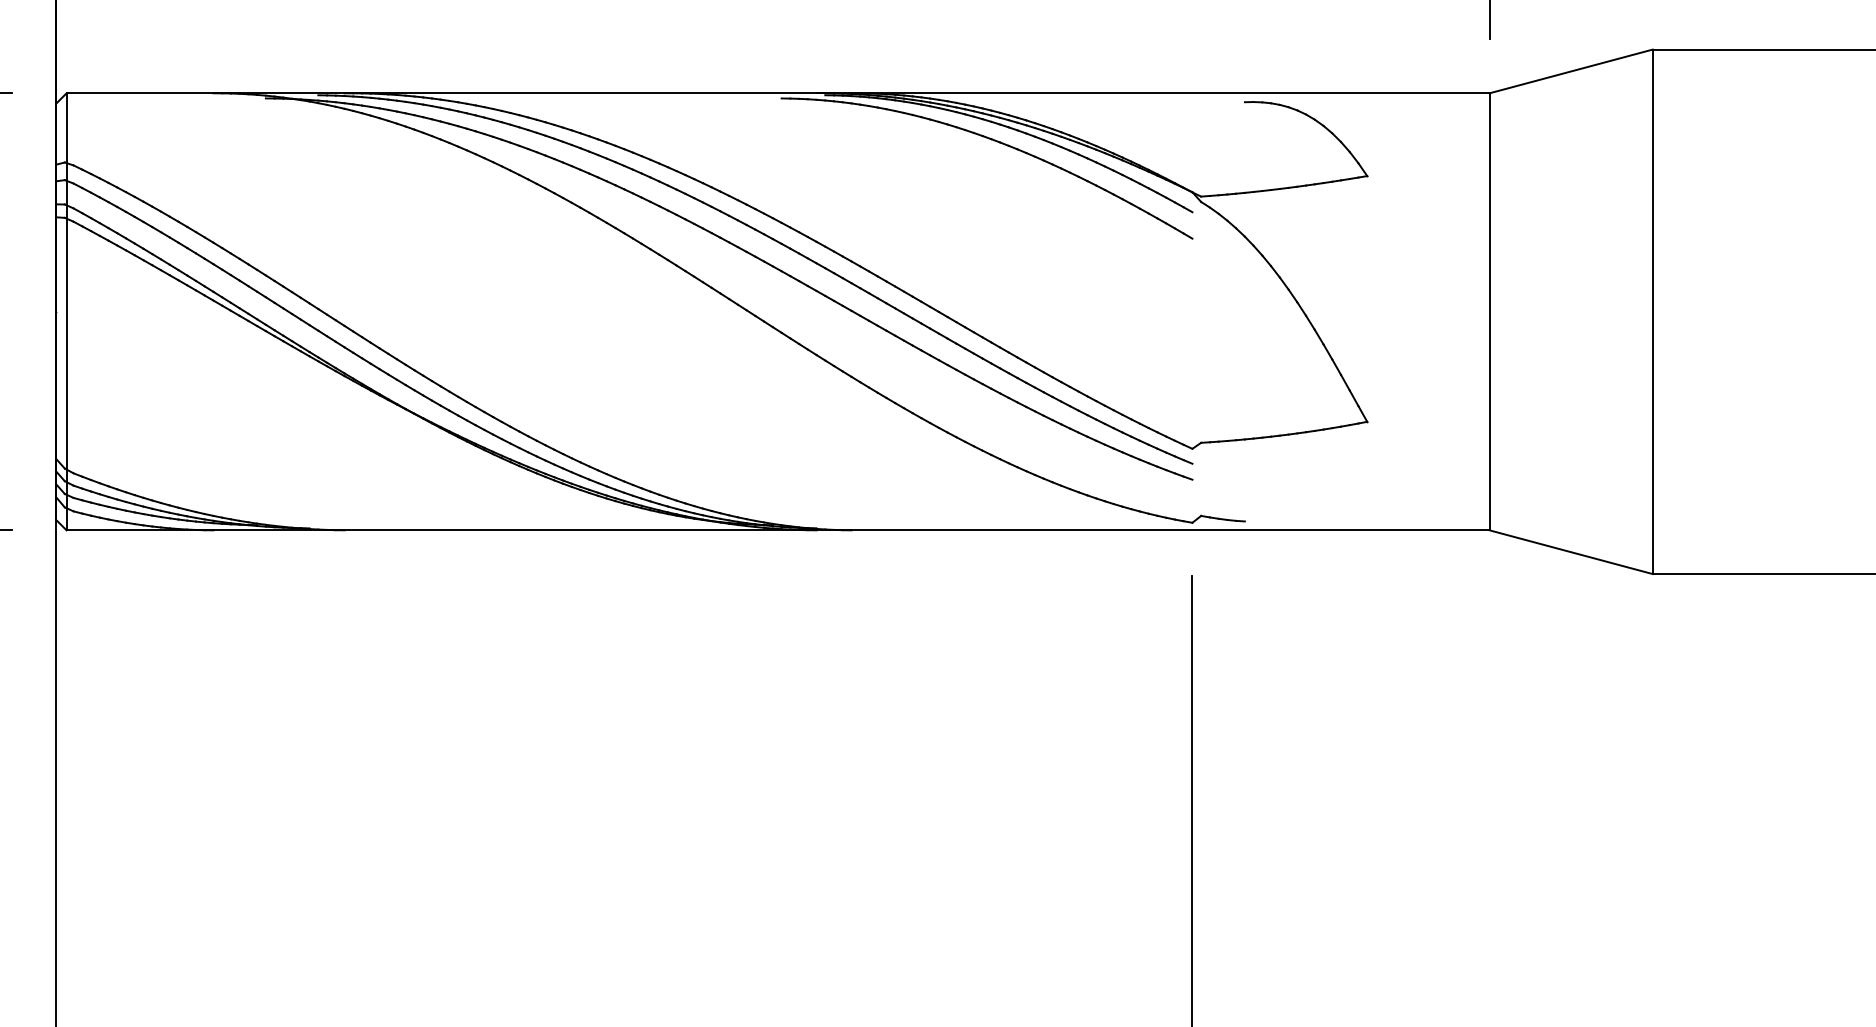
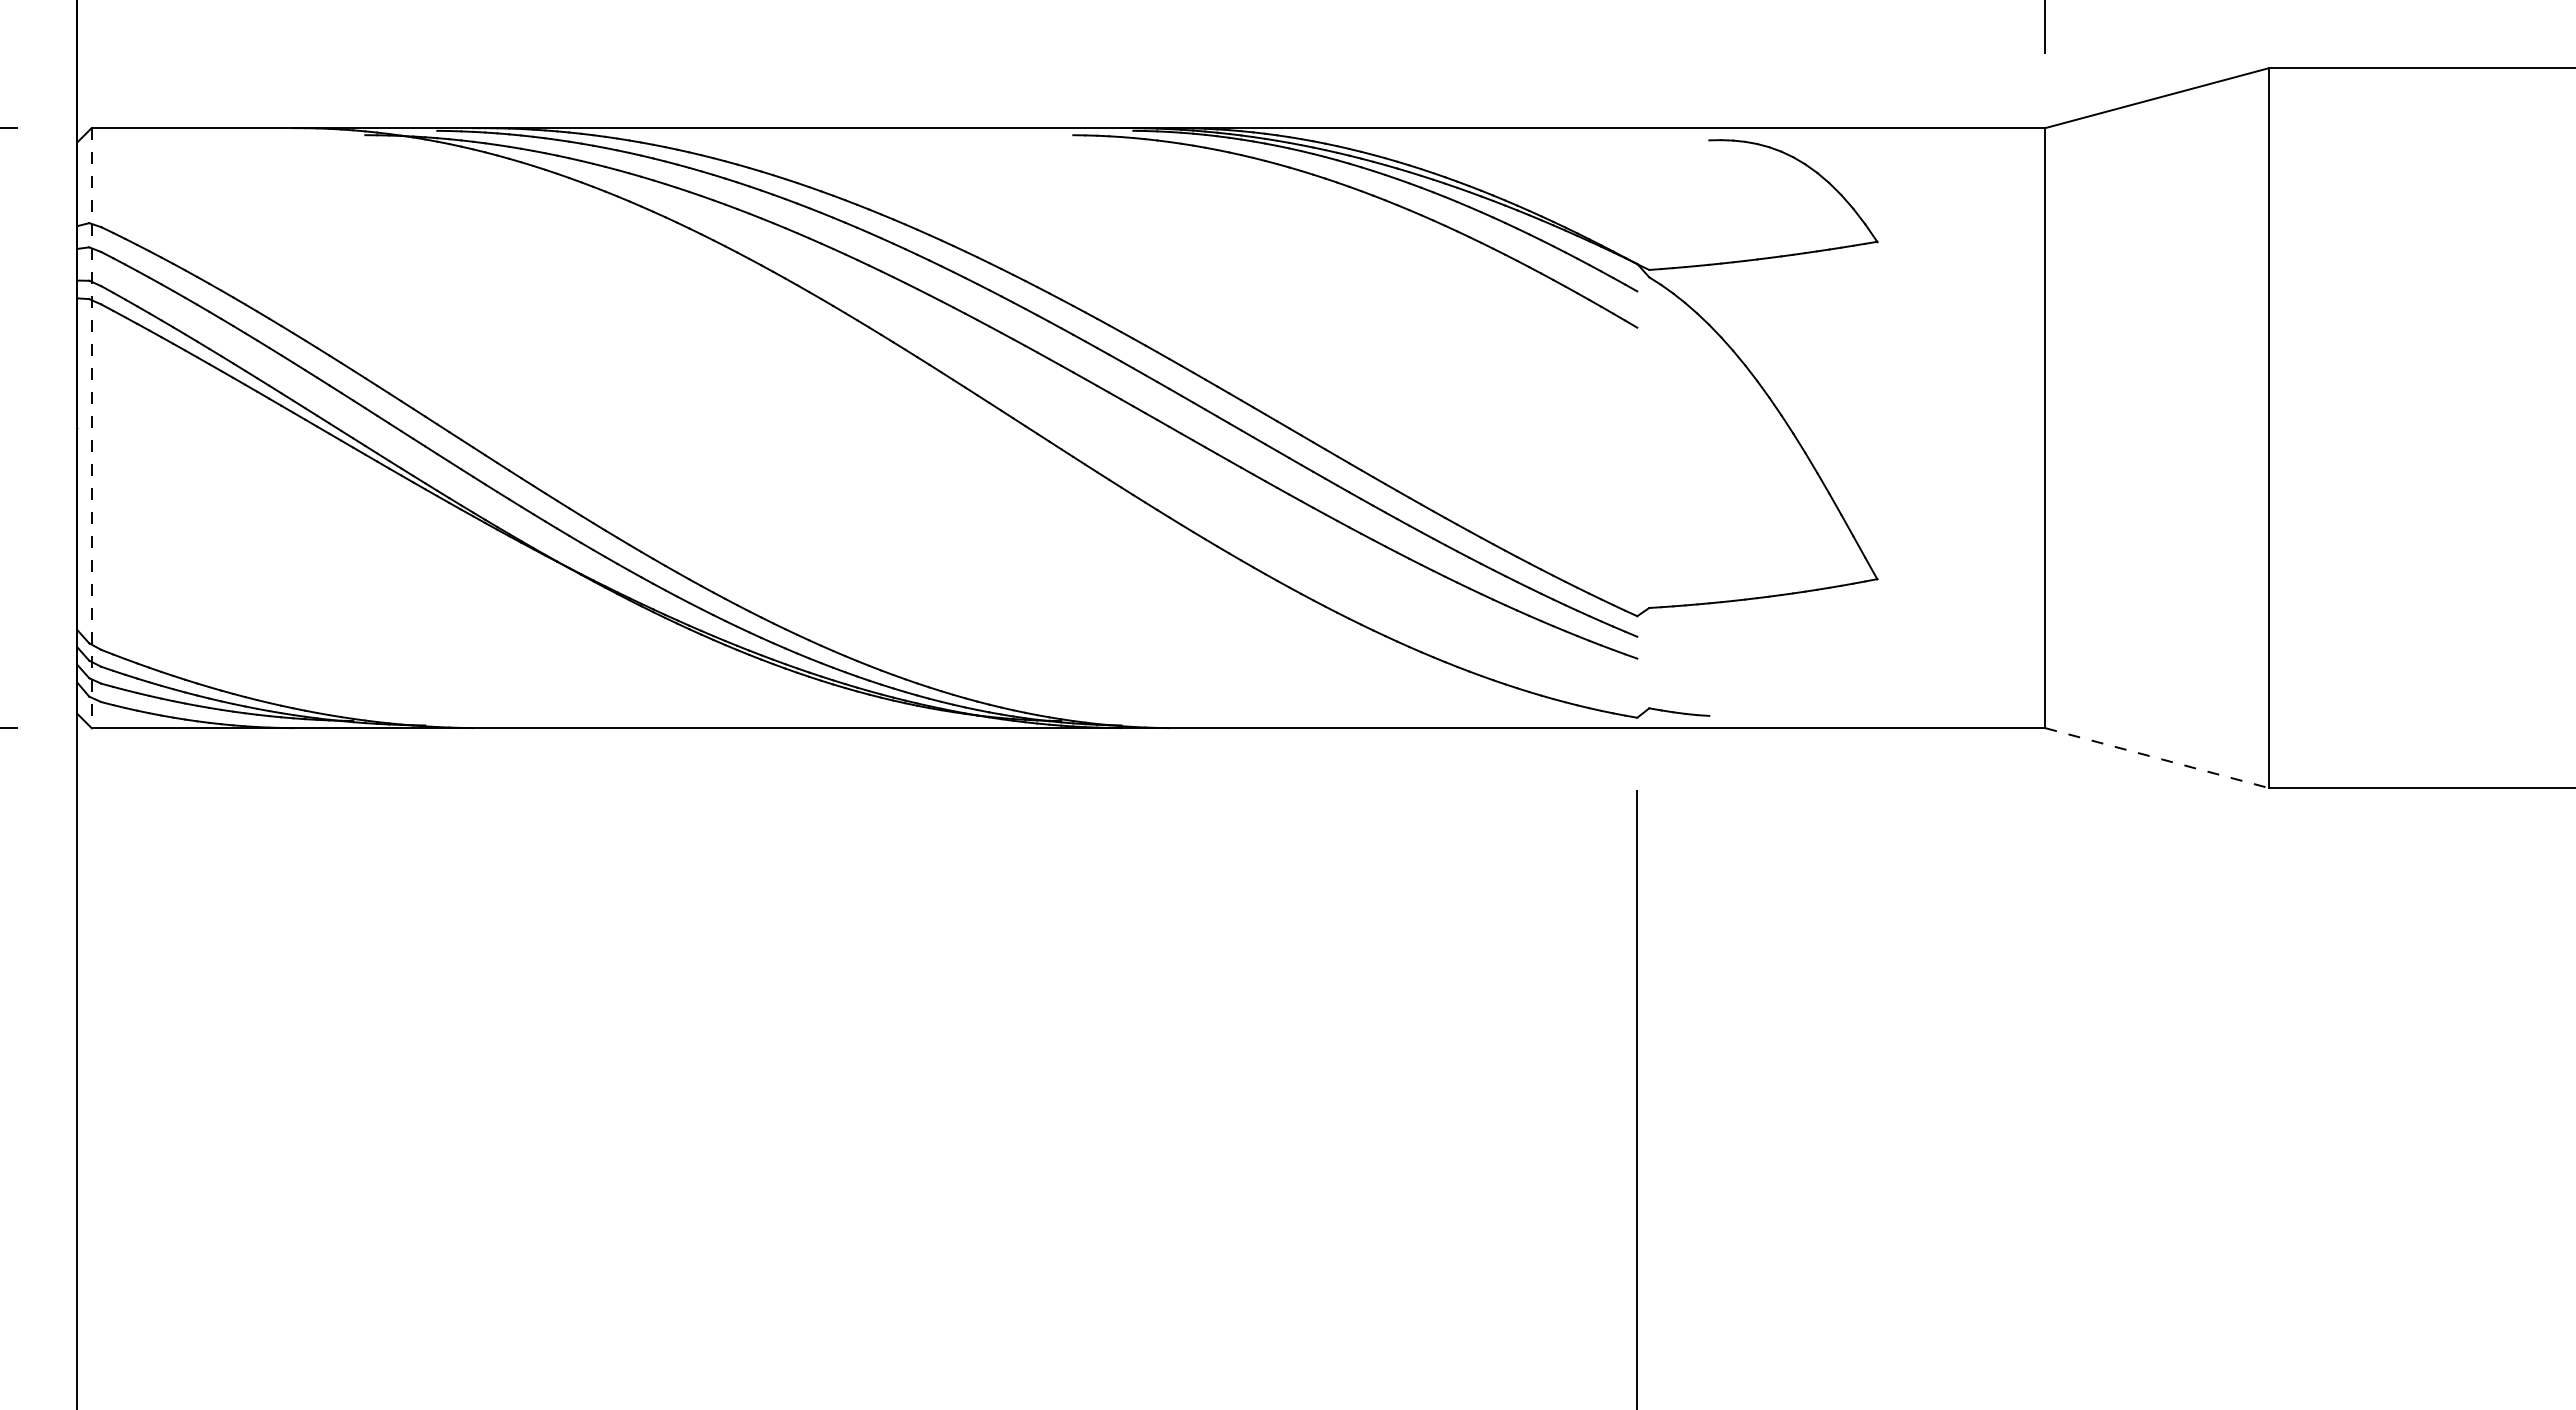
line: (66, 312) -> (91, 428), solid -> dashed
line: (1571, 552) -> (2157, 758), solid -> dashed

